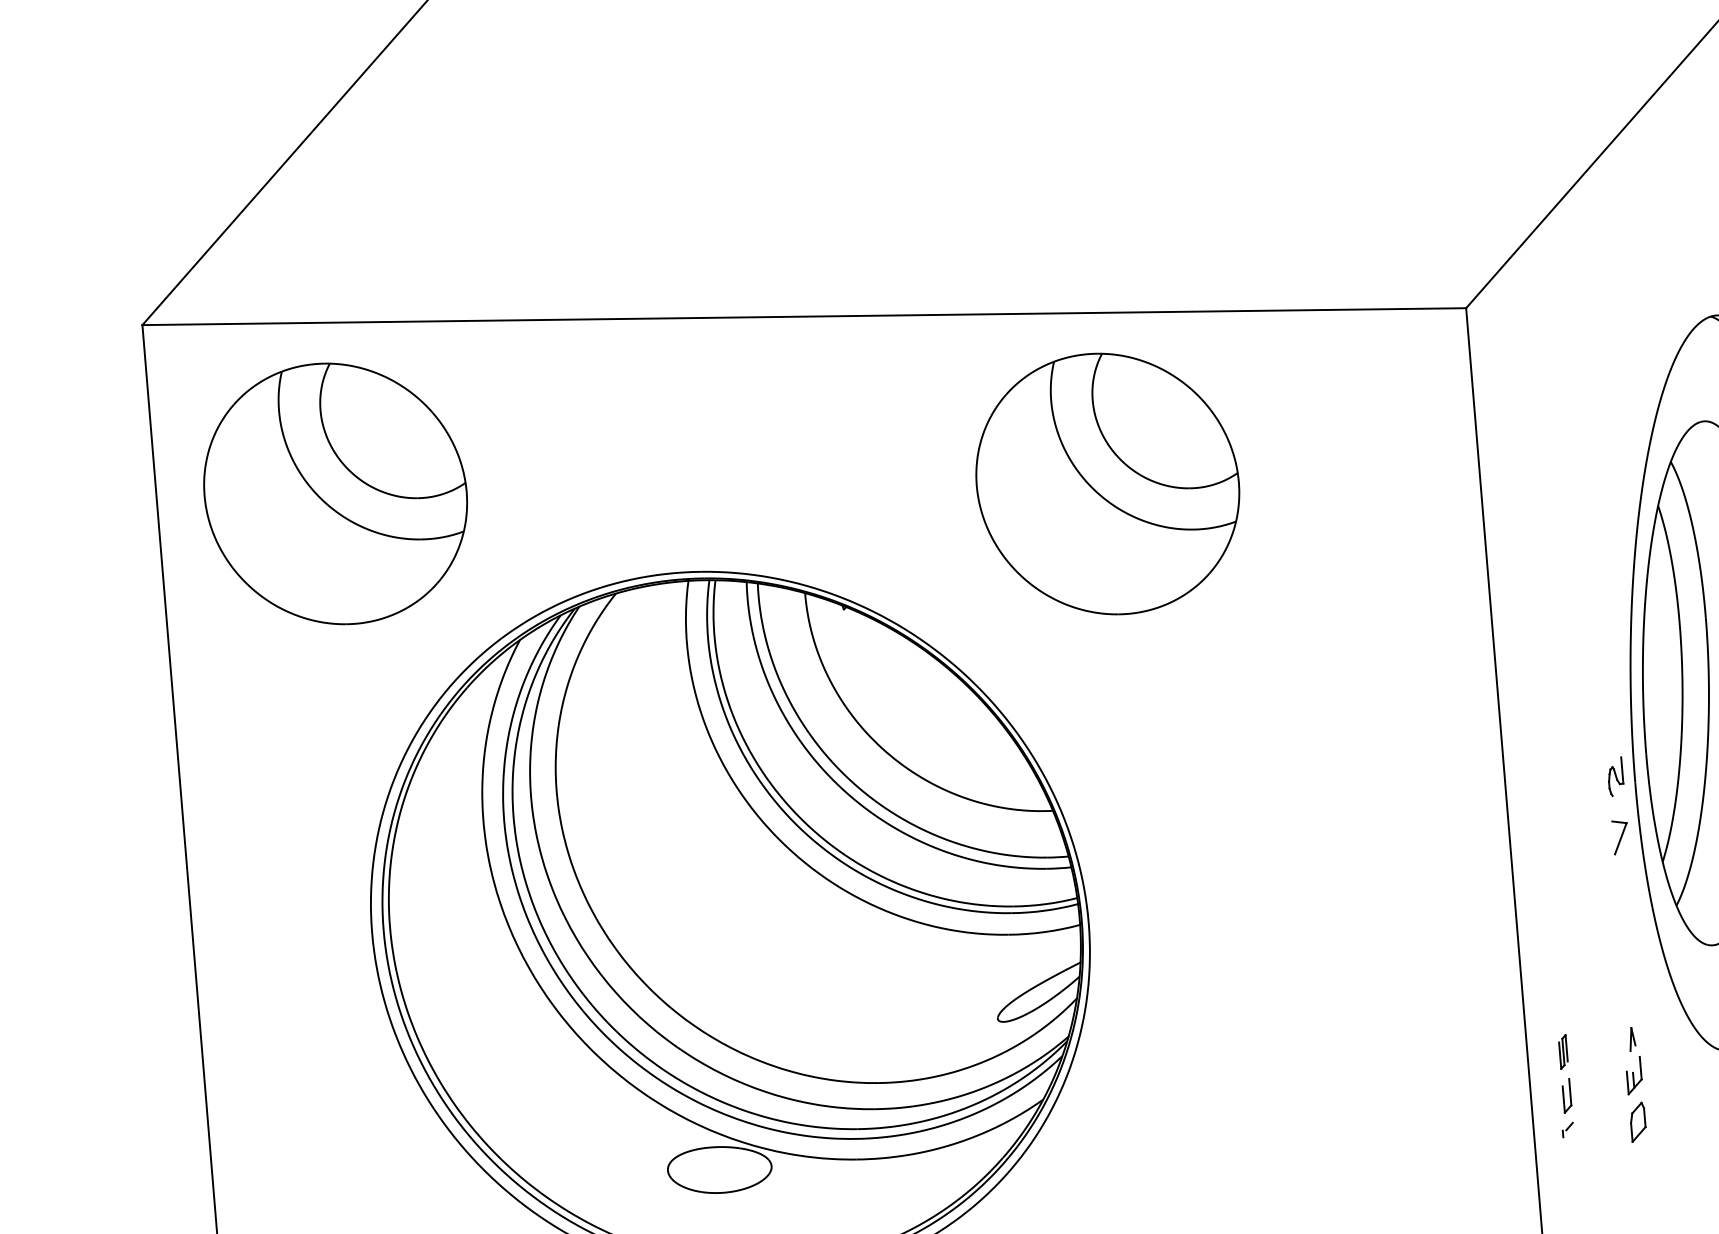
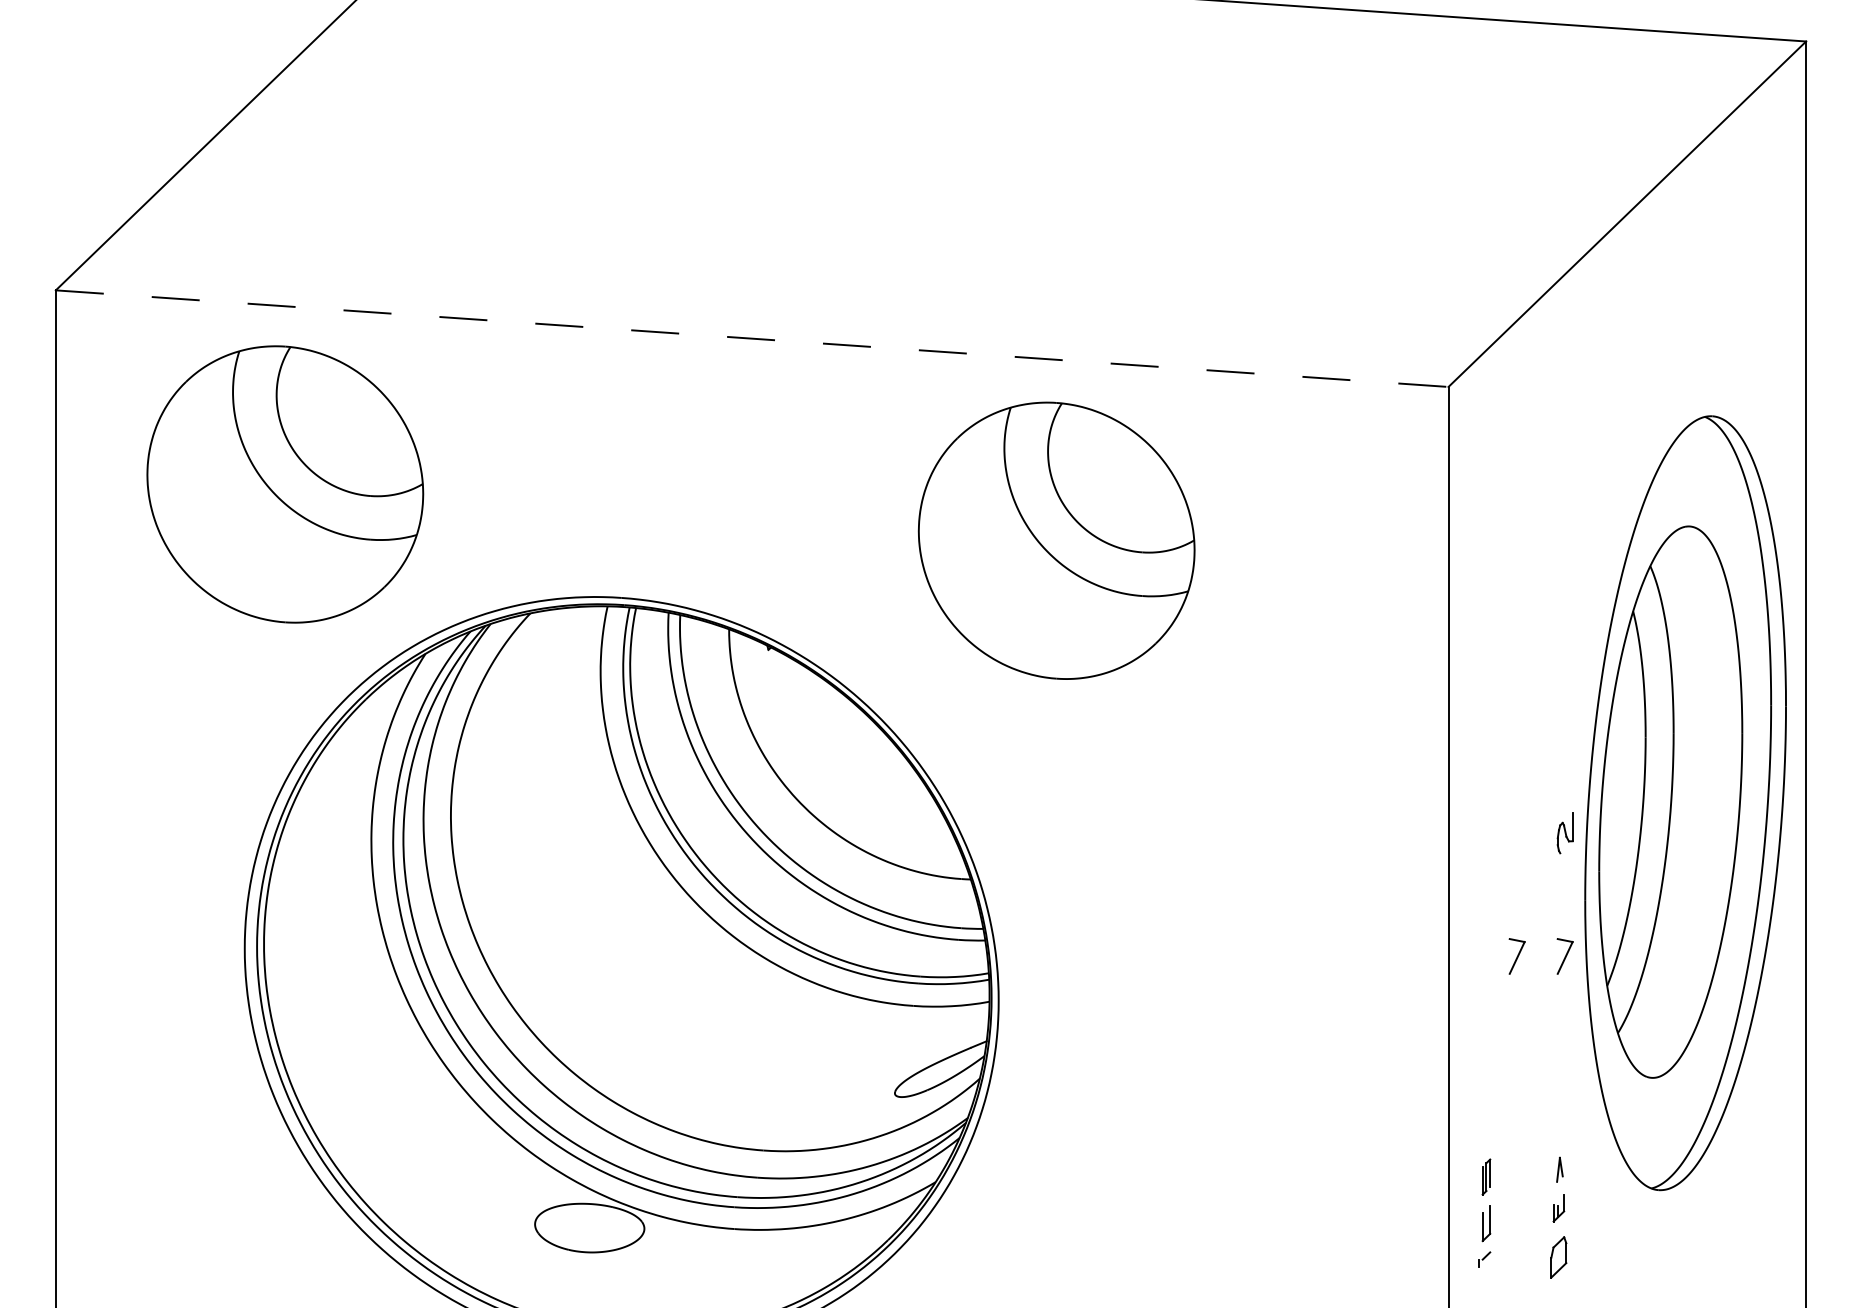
line: (804, 316) -> (752, 338), solid -> dashed
part: (335, 493) -> (285, 484), moved
part: (1615, 776) -> (1564, 833), moved
part: (1574, 841) -> (1516, 956), added
part: (1633, 1076) -> (1558, 1208), size x0.7

